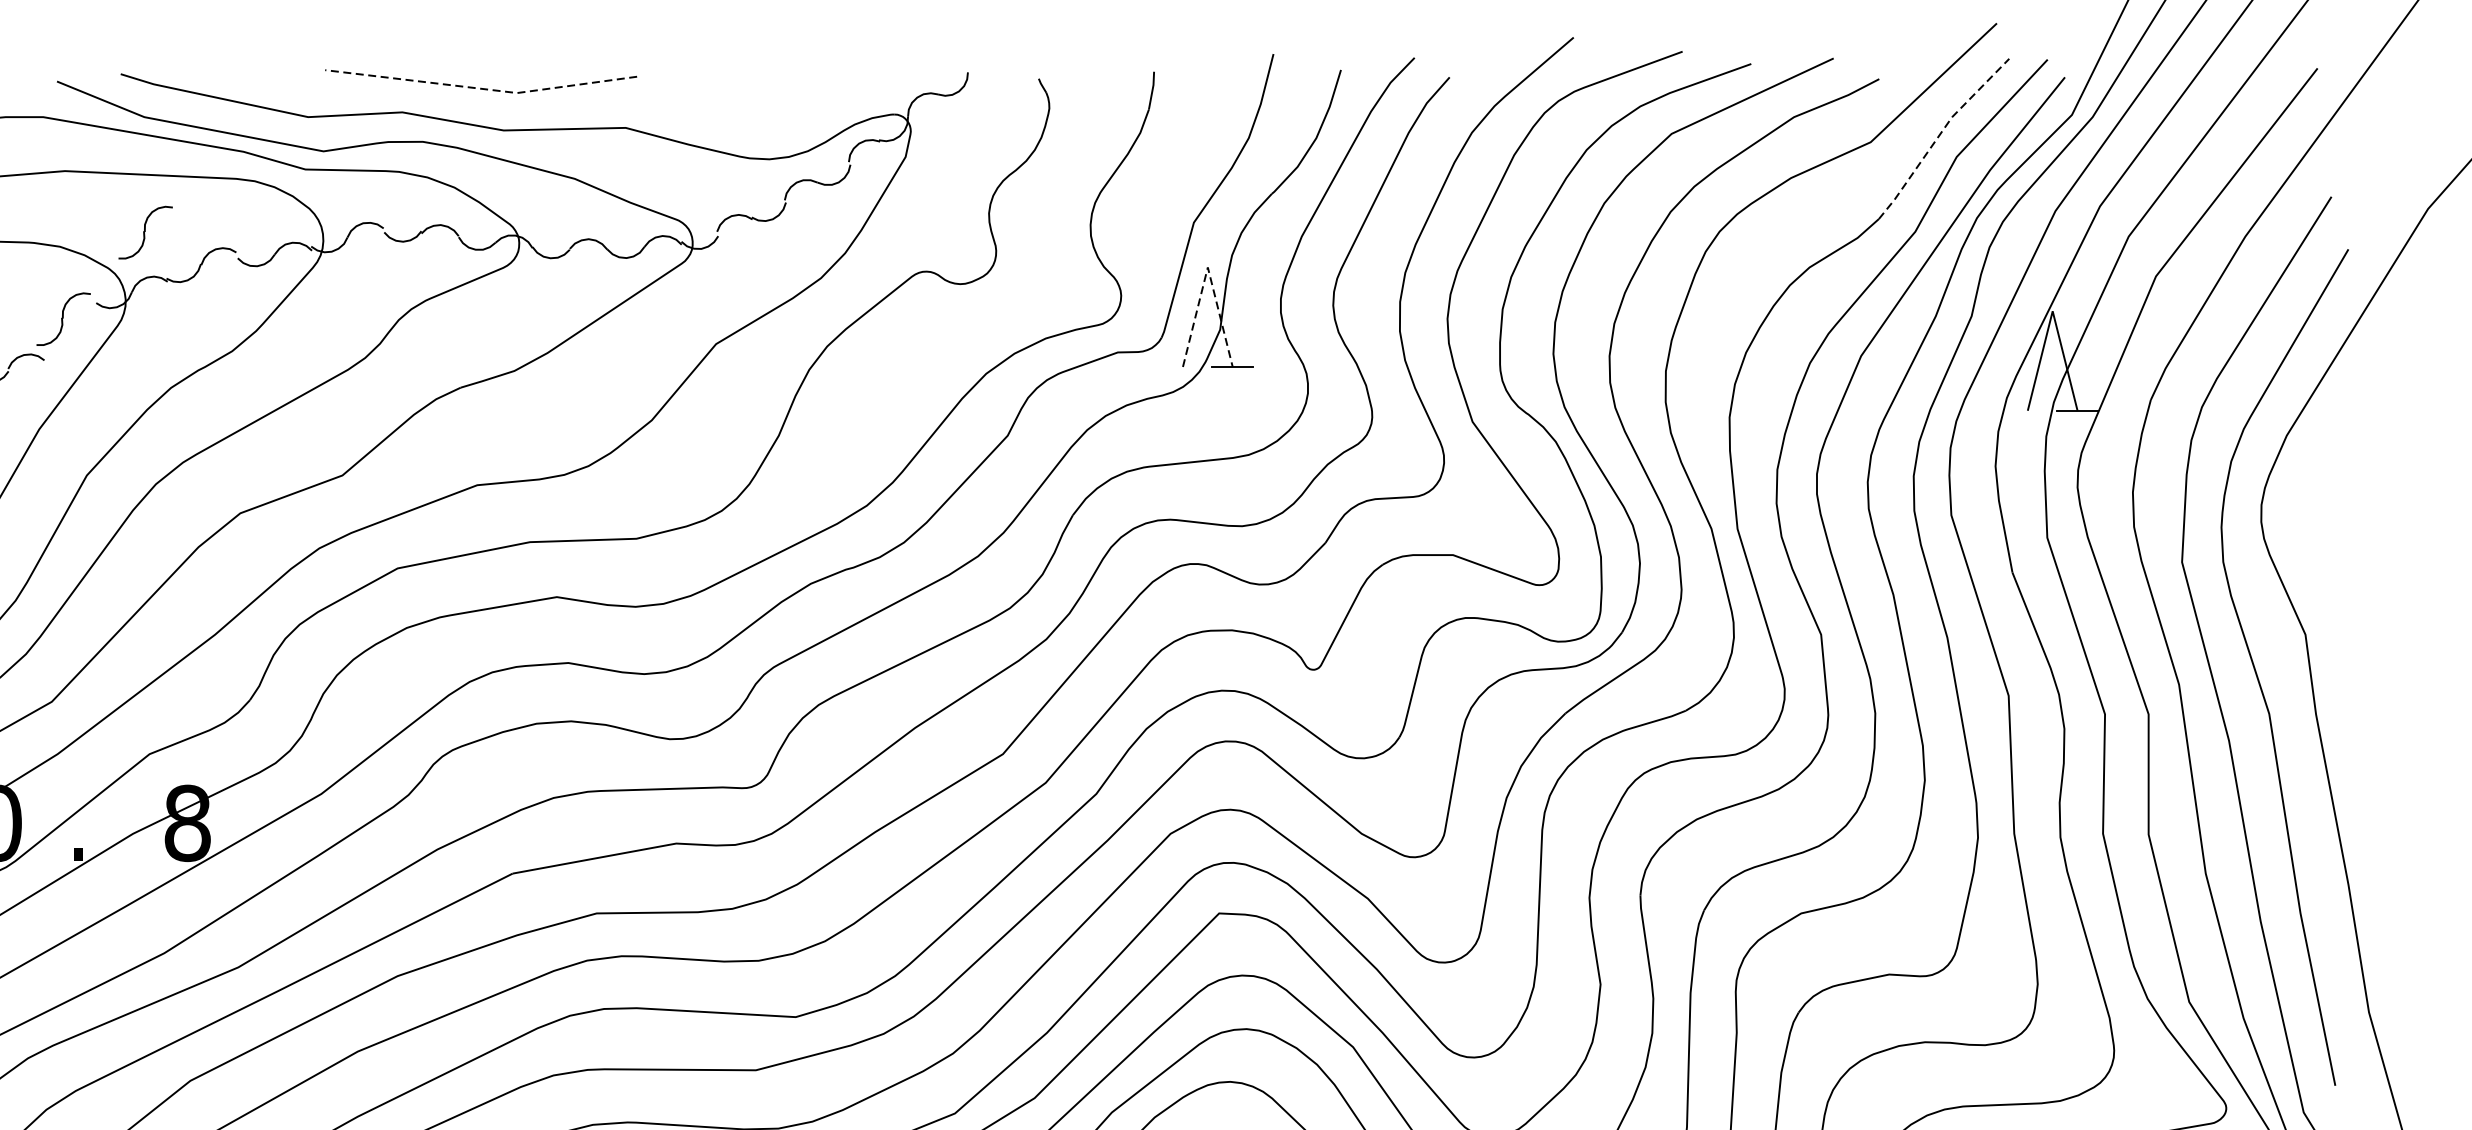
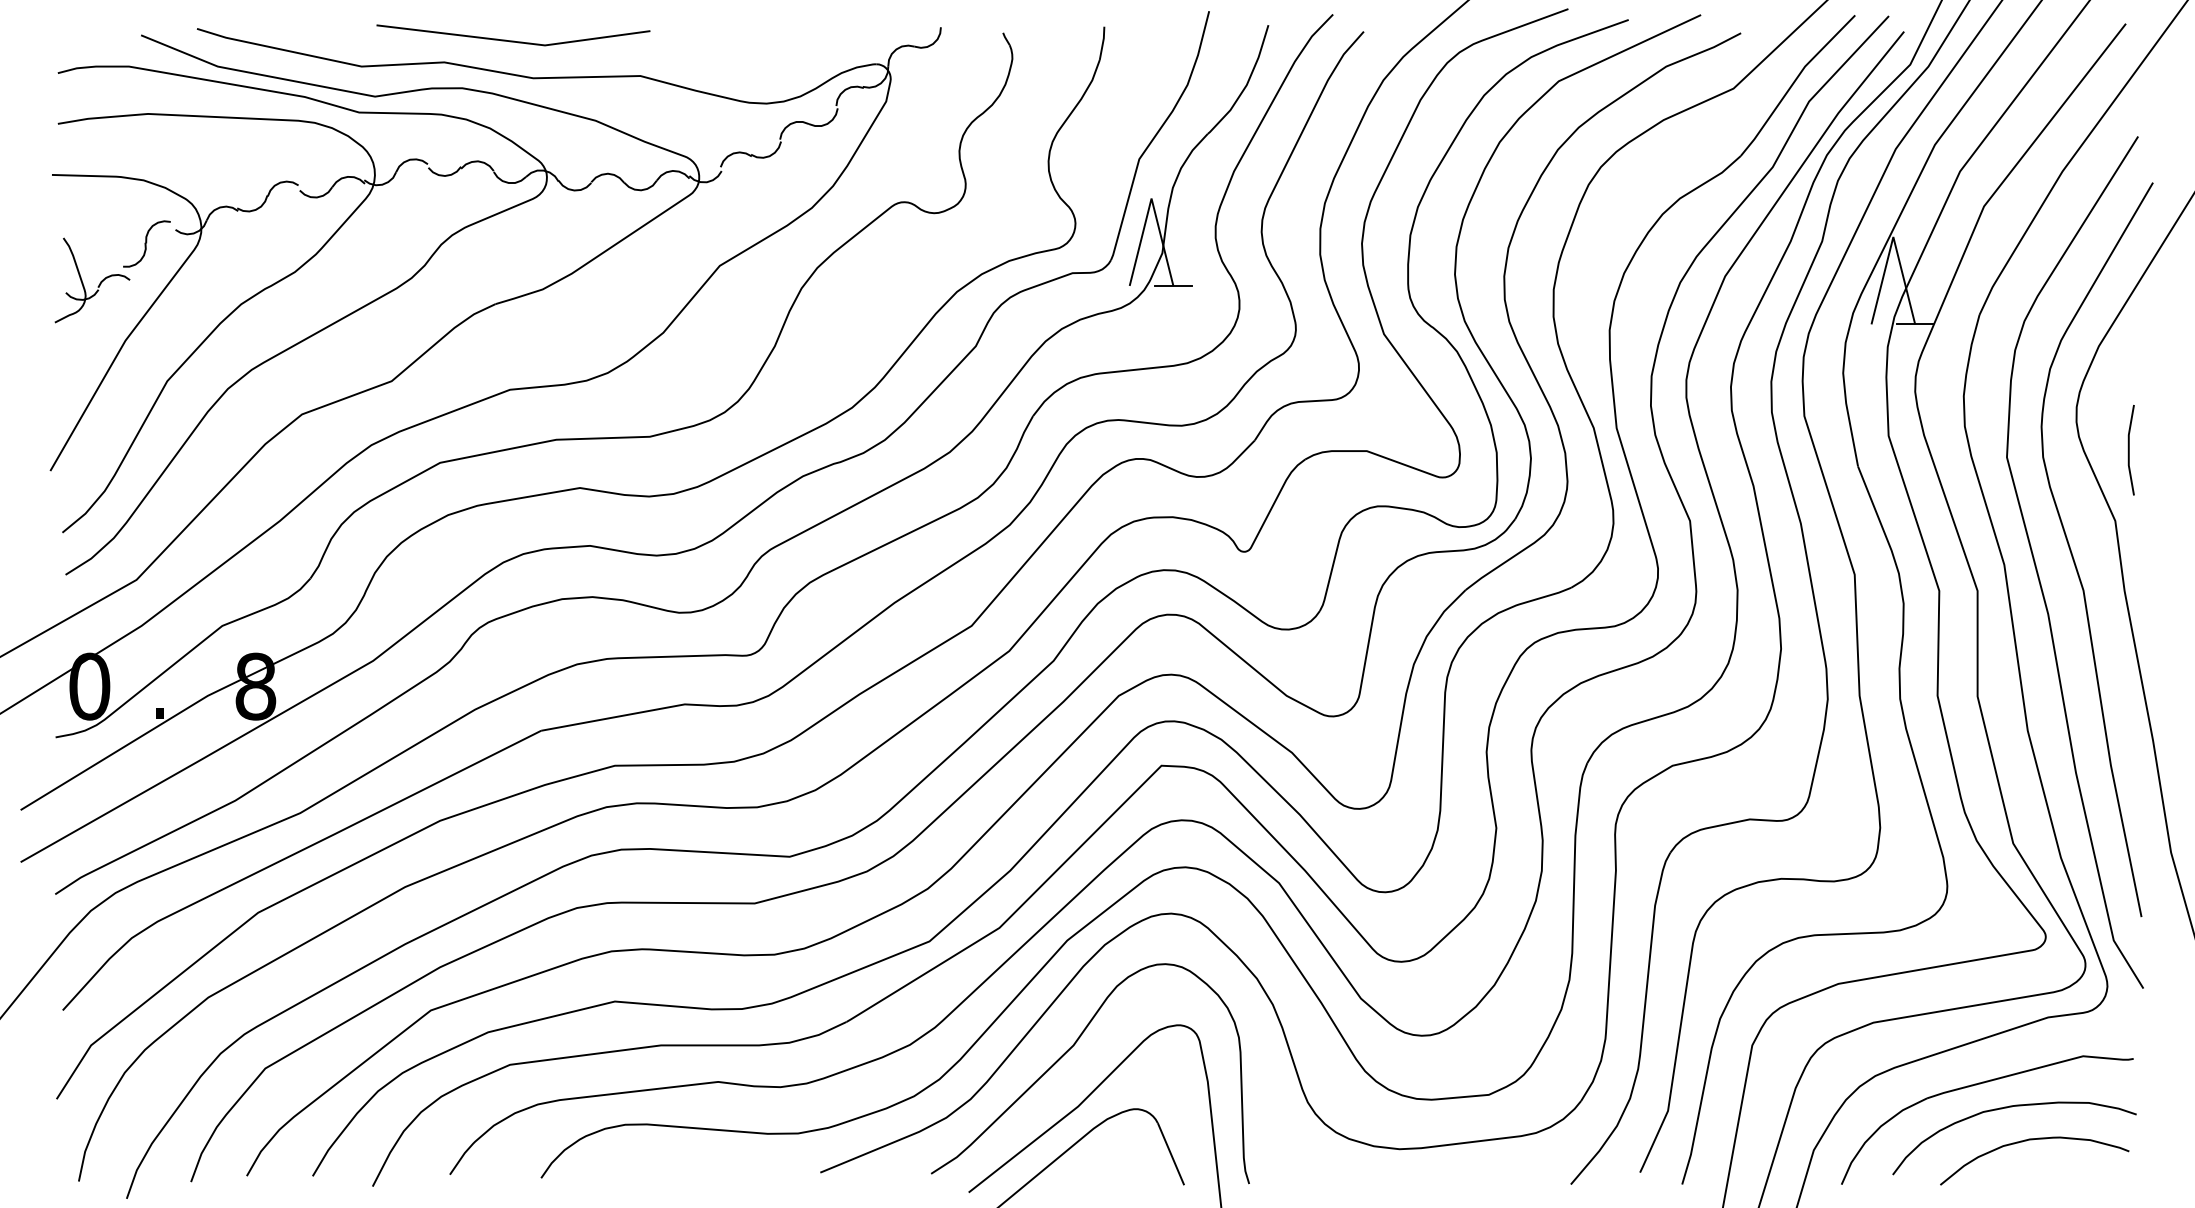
line: (482, 88) -> (514, 41), dashed -> solid
line: (1940, 135) -> (1794, 82), dashed -> solid
part: (145, 232) -> (218, 167), removed
line: (1207, 267) -> (1151, 198), dashed -> solid
line: (2321, 554) -> (2129, 450), added

